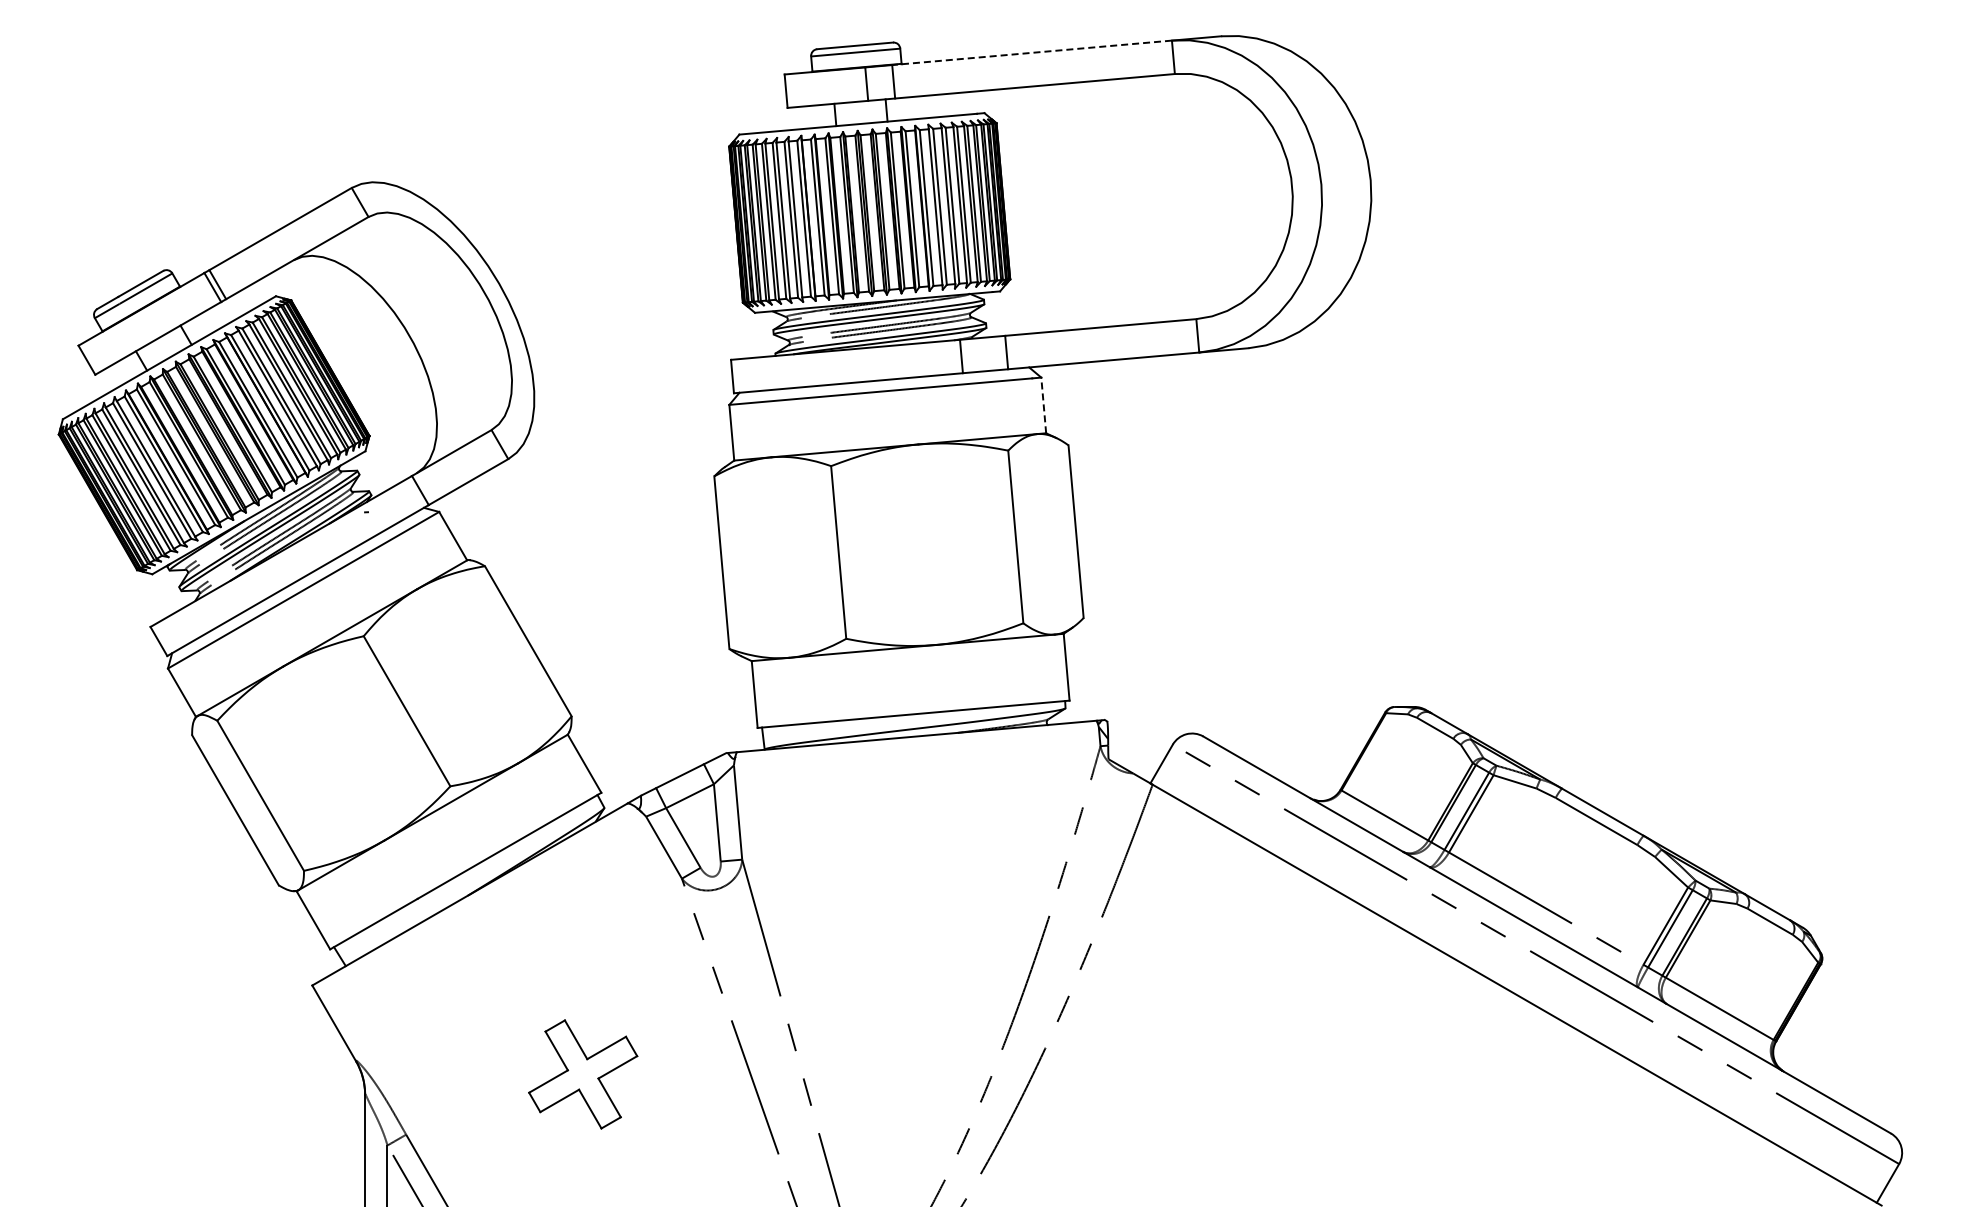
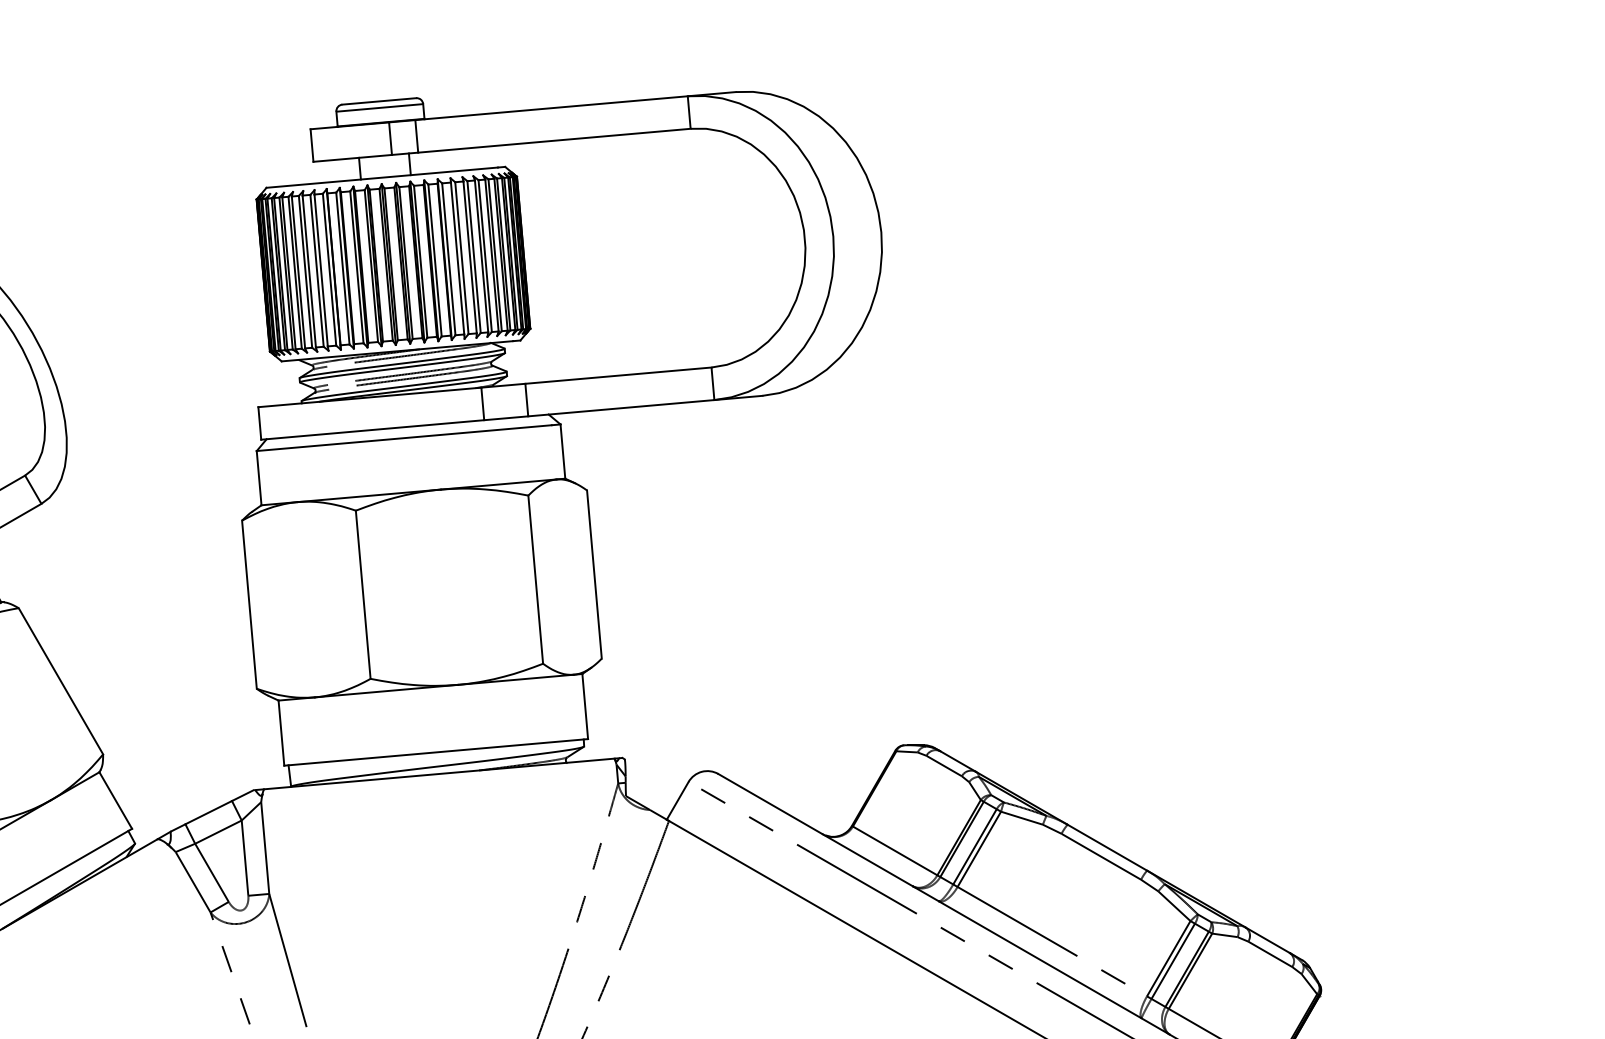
line: (1031, 52) -> (551, 107), dashed -> solid
line: (1043, 405) -> (562, 451), dashed -> solid

